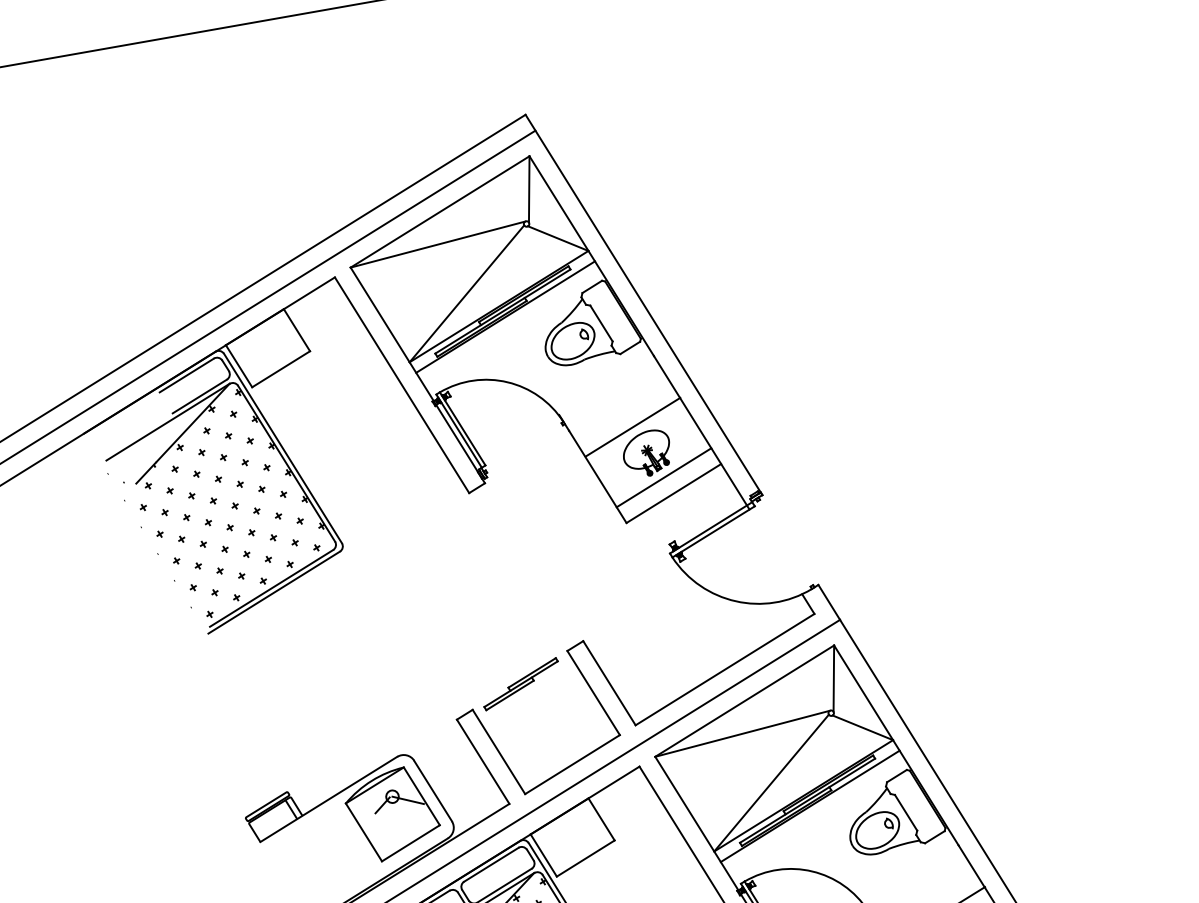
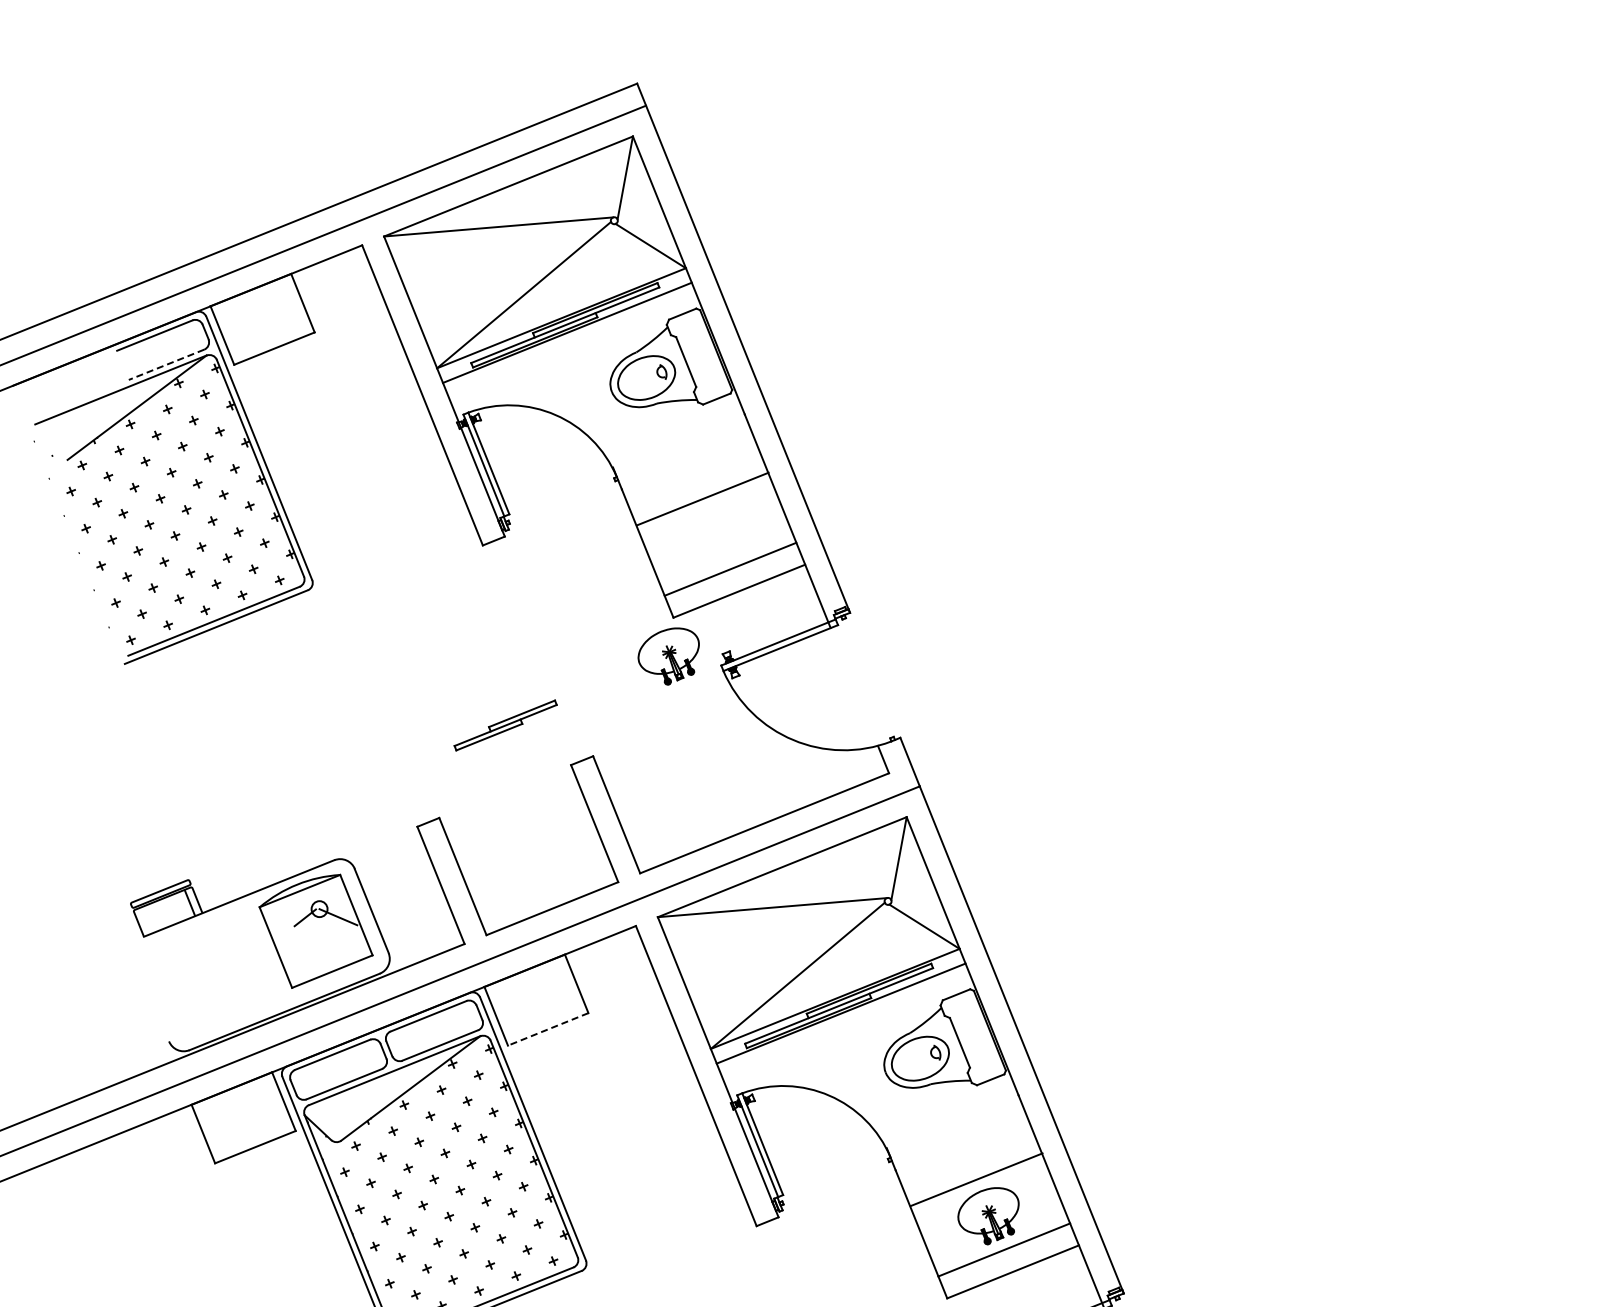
line: (199, 396) -> (166, 364), solid -> dashed
part: (647, 453) -> (668, 656), moved
part: (520, 684) -> (505, 725), moved
line: (585, 858) -> (547, 1029), solid -> dashed

